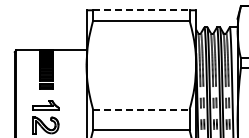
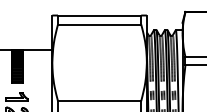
line: (141, 10) -> (99, 15), dashed -> solid
line: (141, 109) -> (99, 101), dashed -> solid

